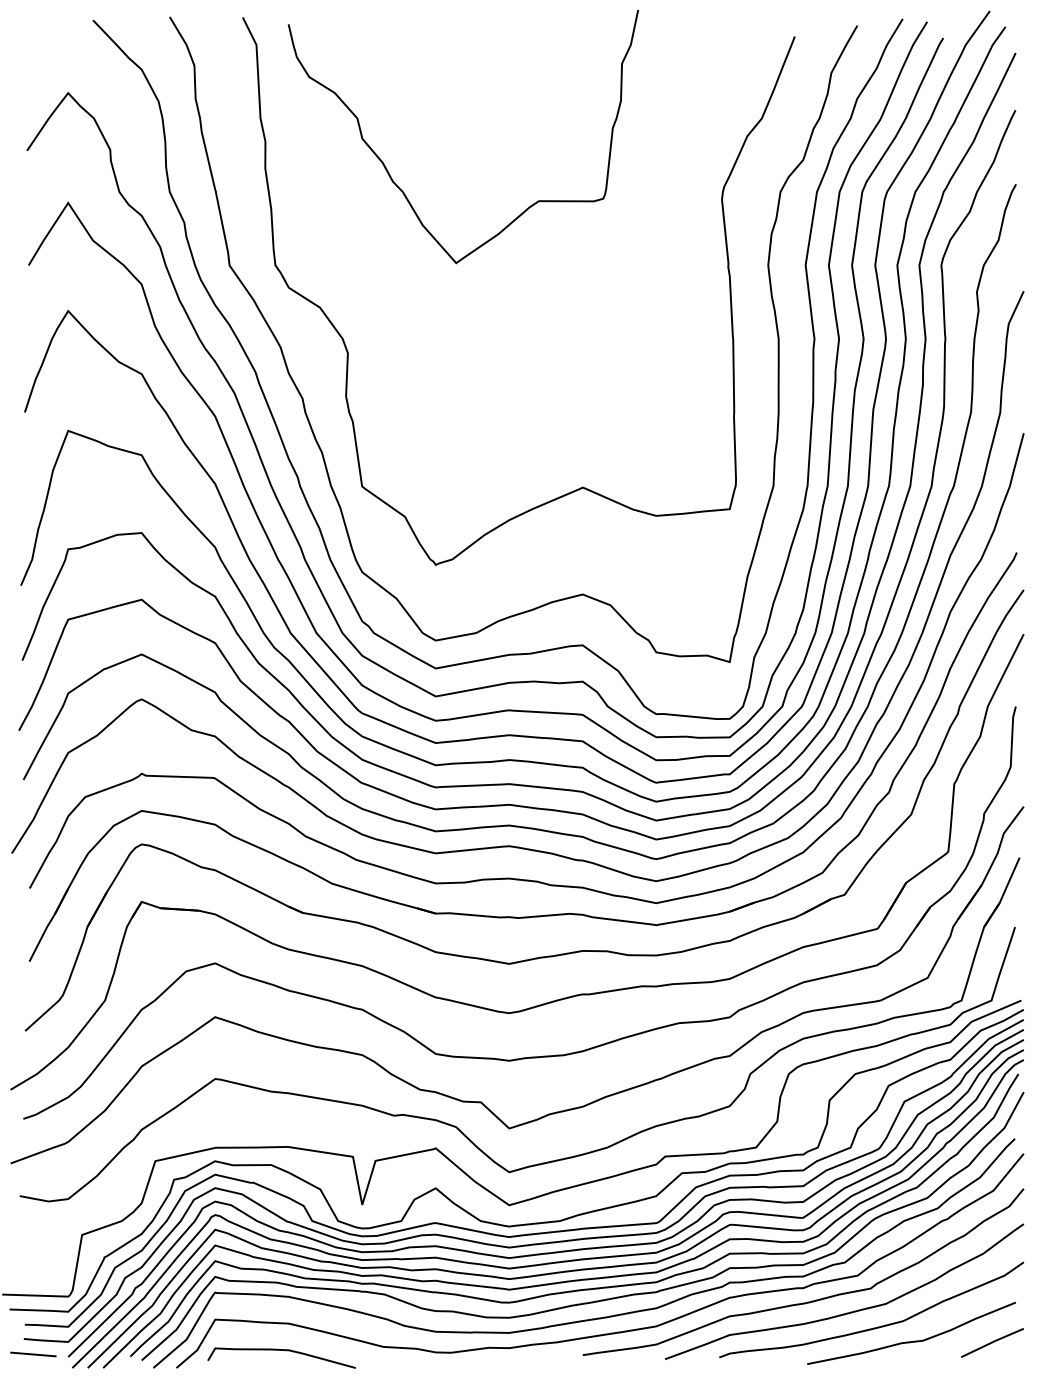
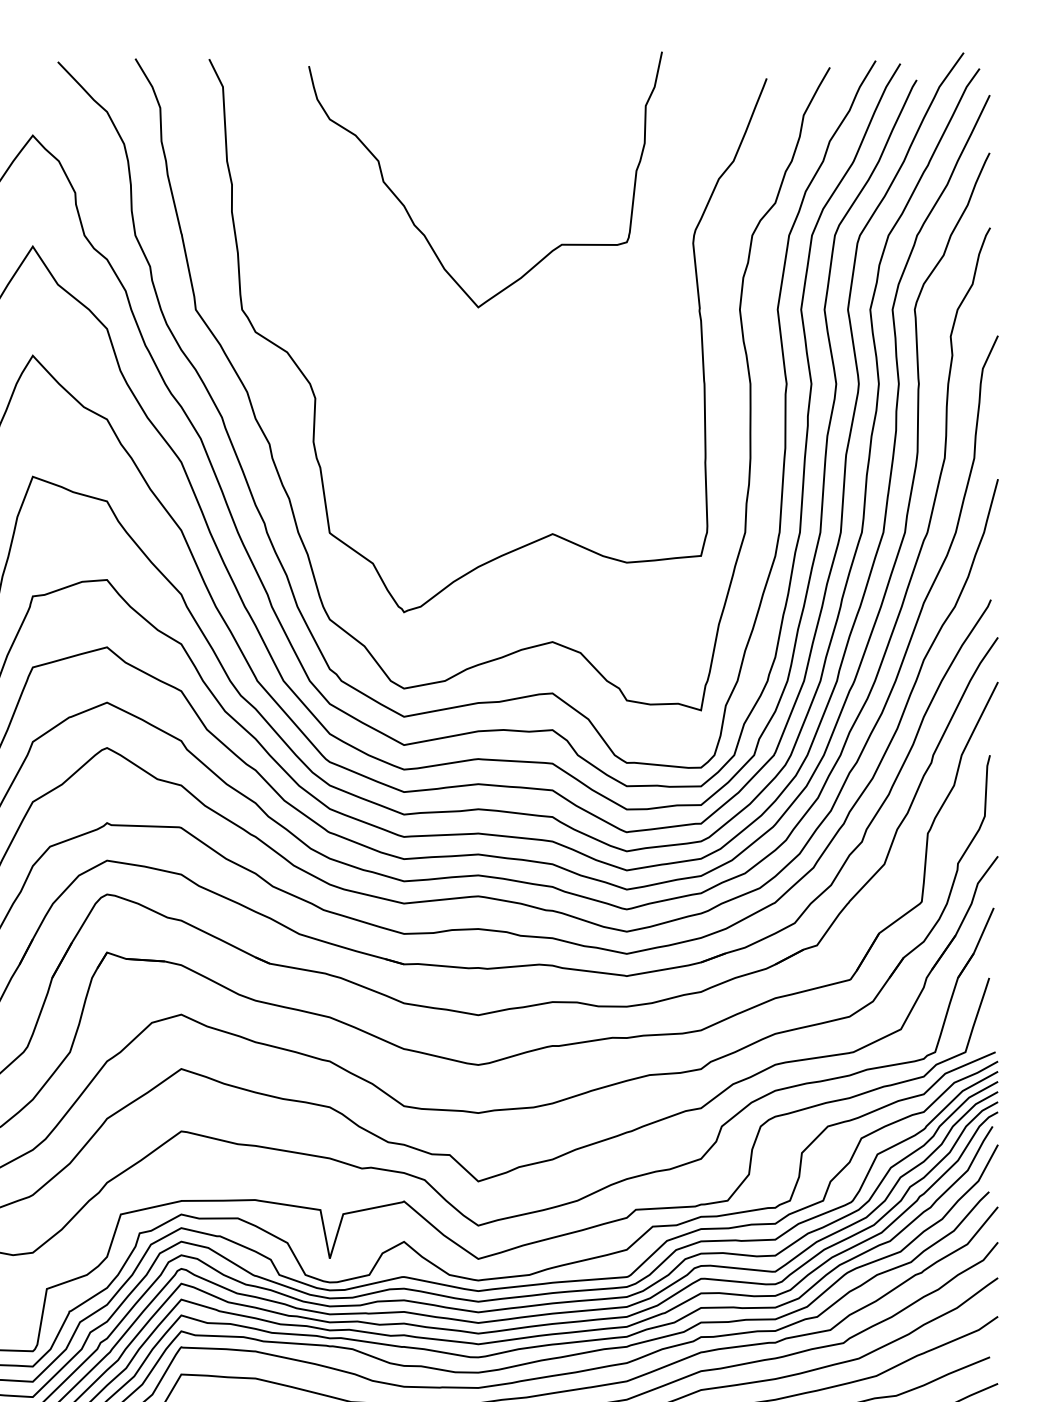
curve: (404, 192) -> (426, 236), moved

